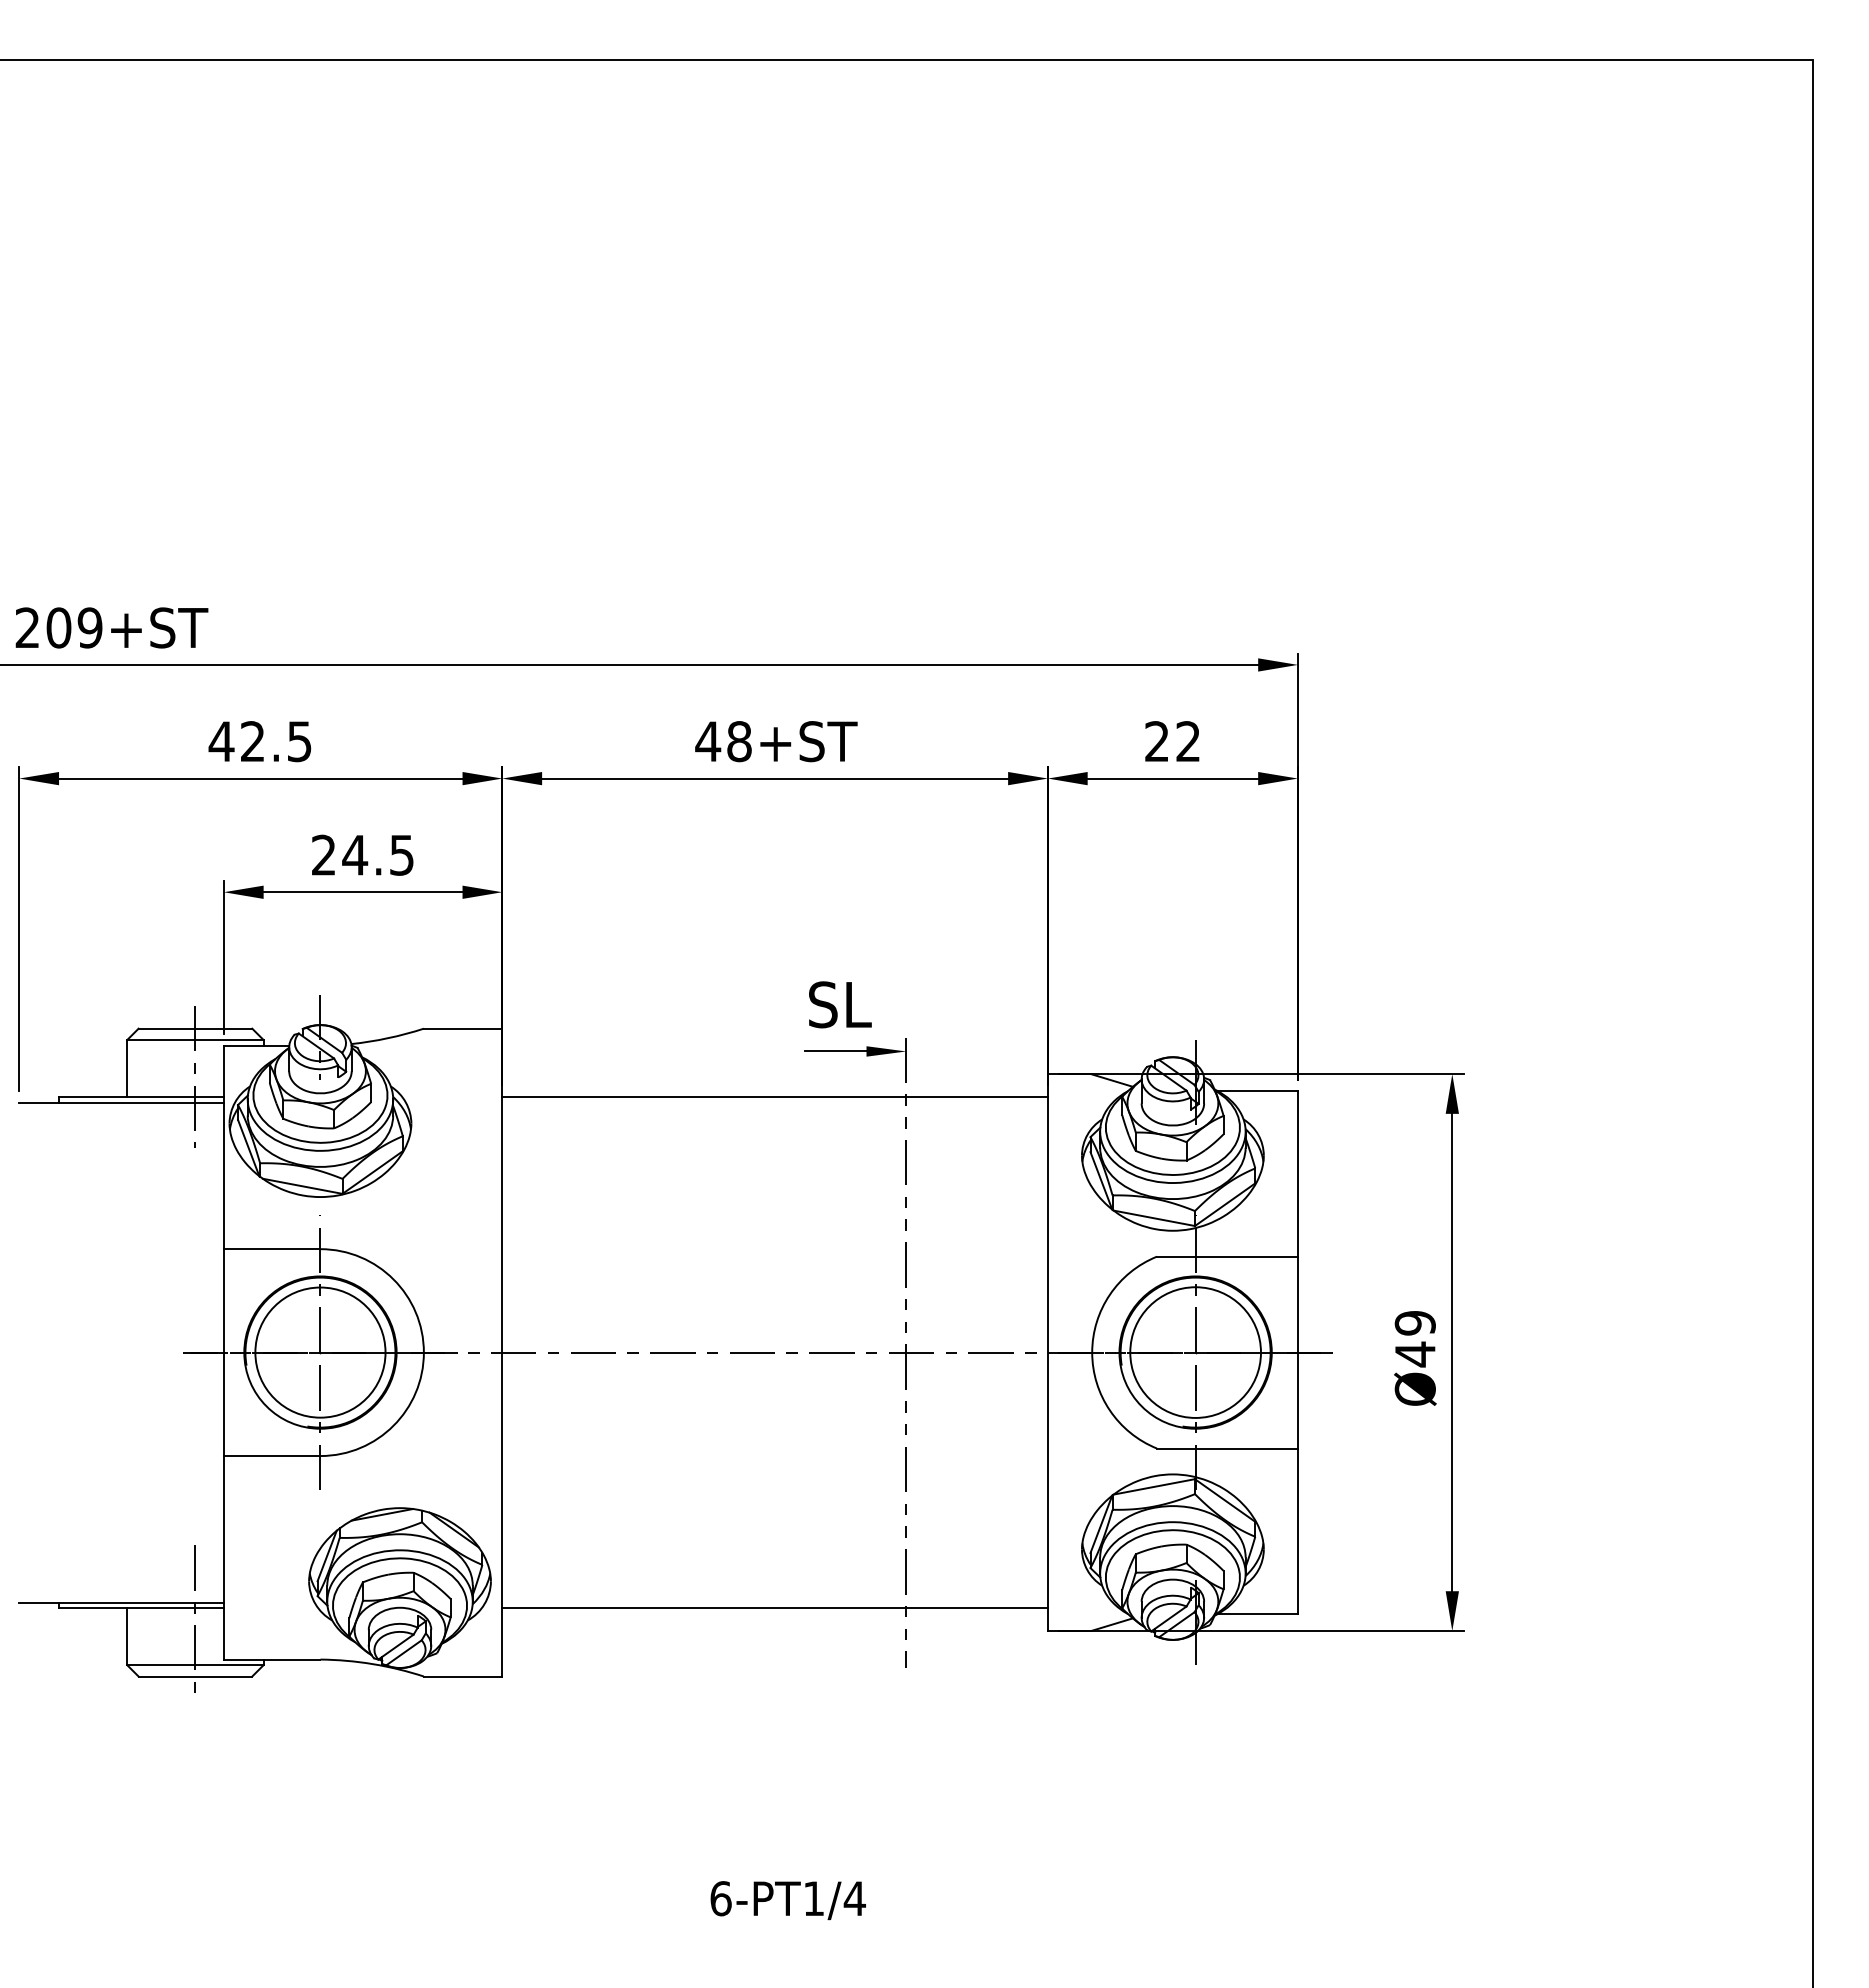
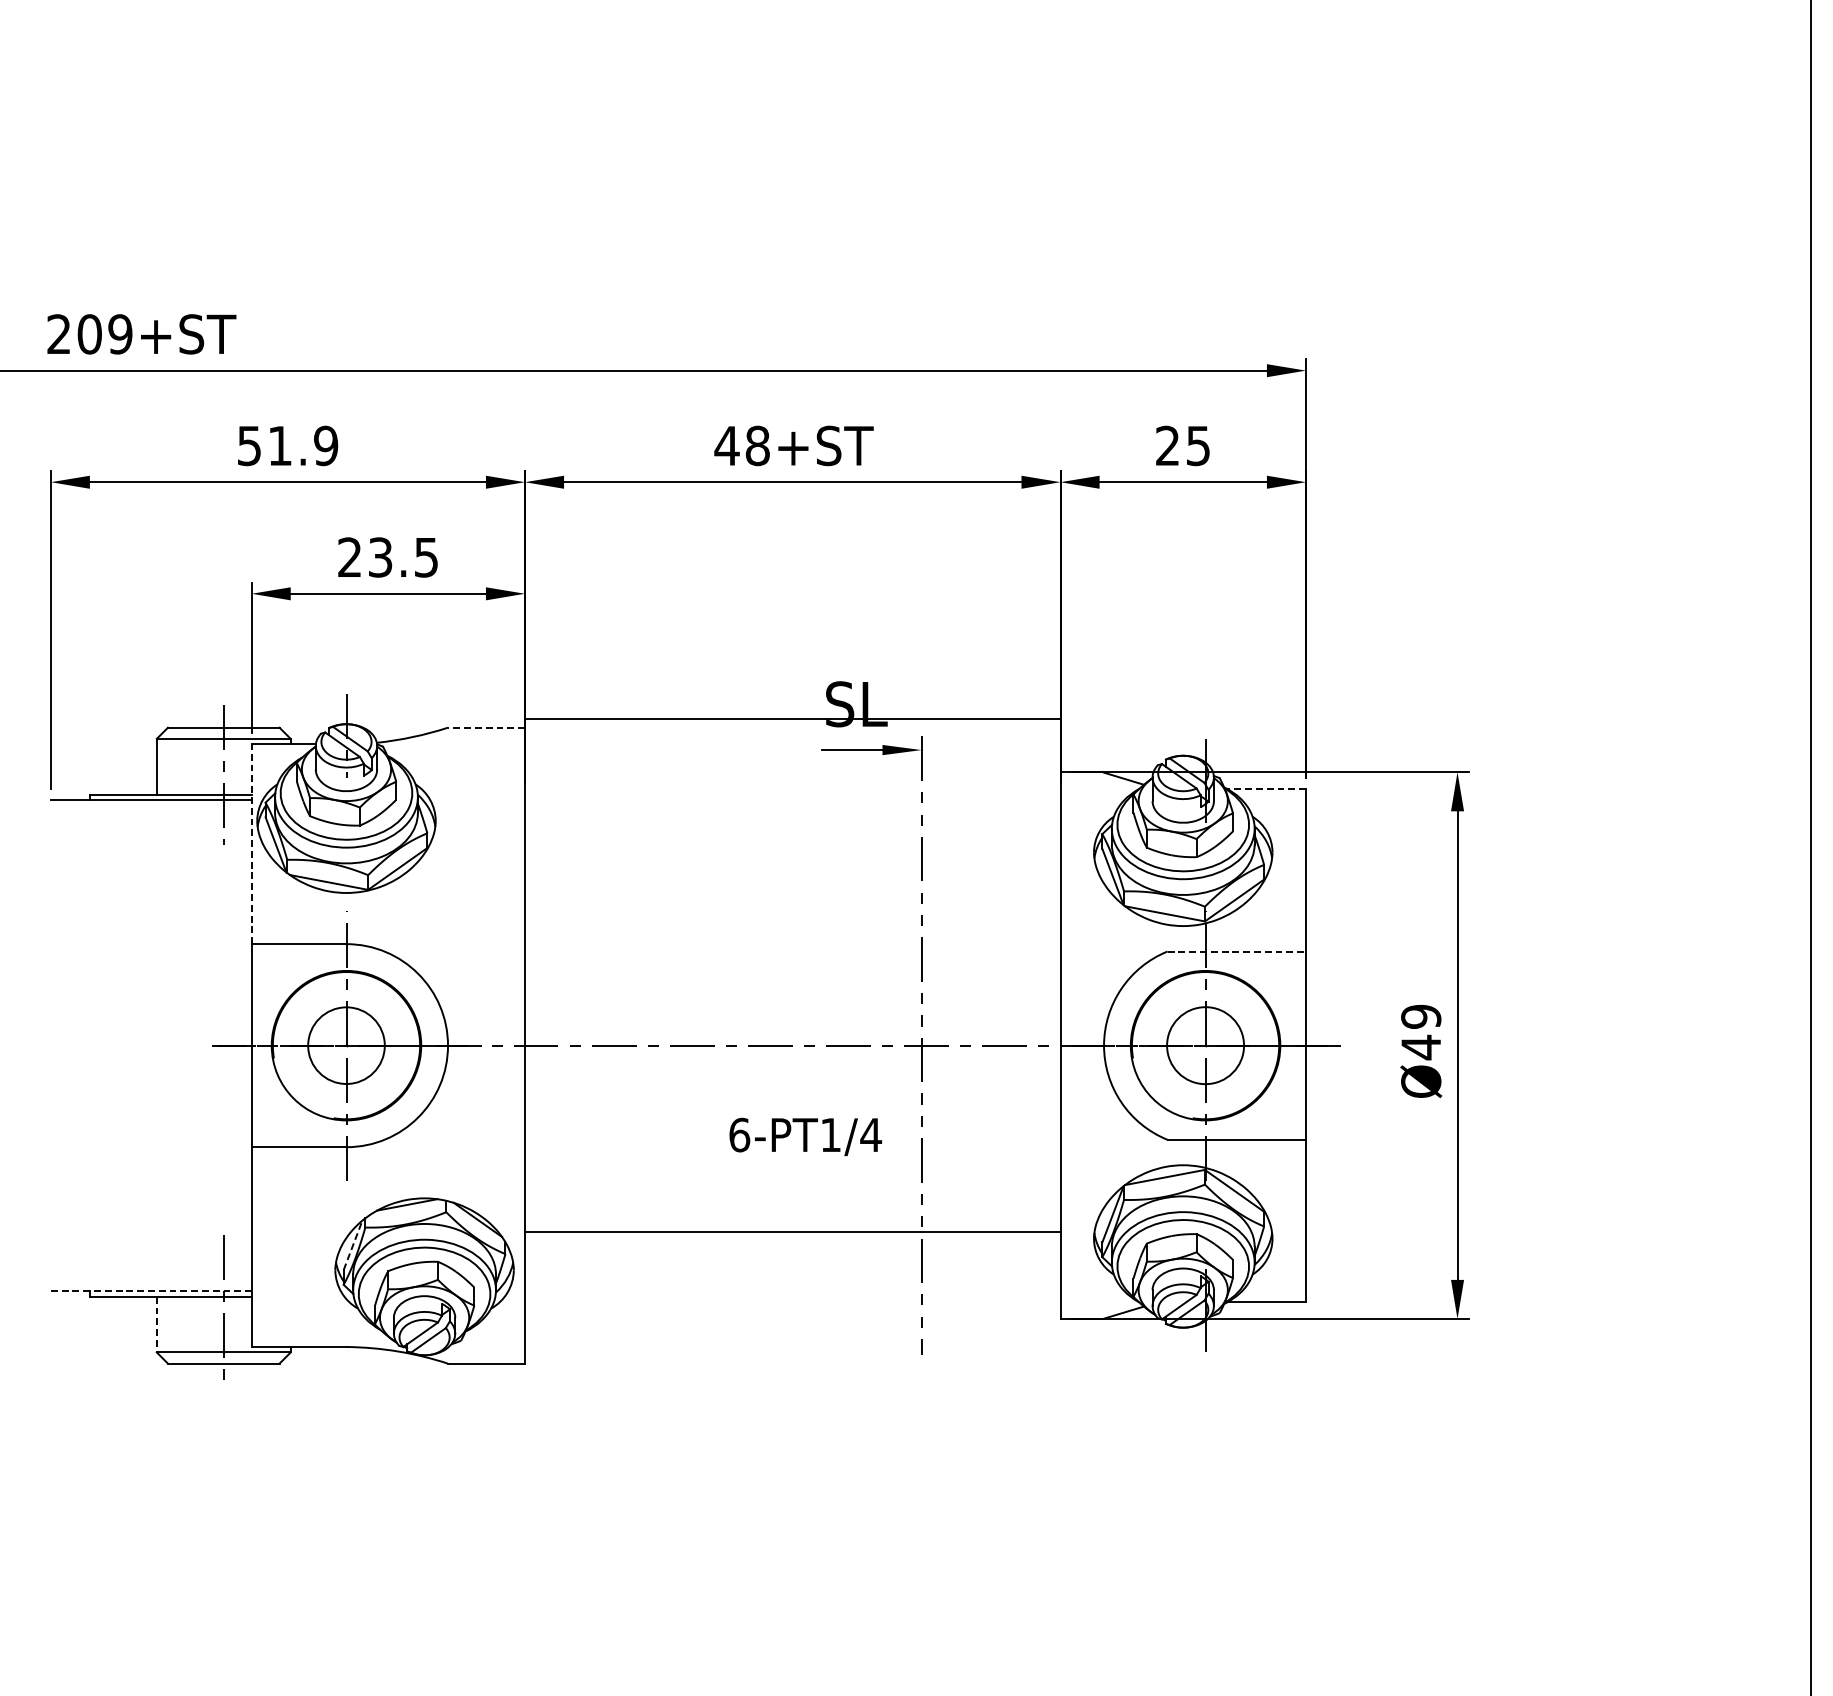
text: (259, 741) -> (286, 445), 42.5 -> 51.9
text: (1187, 741) -> (1197, 445), 22 -> 25
text: (355, 854) -> (380, 556), 24.5 -> 23.5
line: (462, 1028) -> (485, 727), solid -> dashed
line: (1257, 1091) -> (1266, 789), solid -> dashed
line: (774, 1096) -> (792, 718), moved
line: (223, 1147) -> (251, 844), solid -> dashed
line: (1227, 1256) -> (1236, 951), solid -> dashed
circle: (320, 1352) -> (346, 1045), size x0.6
circle: (1195, 1352) -> (1205, 1045), size x0.6
line: (327, 1556) -> (353, 1245), solid -> dashed
line: (122, 1602) -> (152, 1290), solid -> dashed
line: (774, 1608) -> (792, 1232), moved
line: (127, 1637) -> (157, 1325), solid -> dashed
text: (787, 1900) -> (804, 1136), moved

